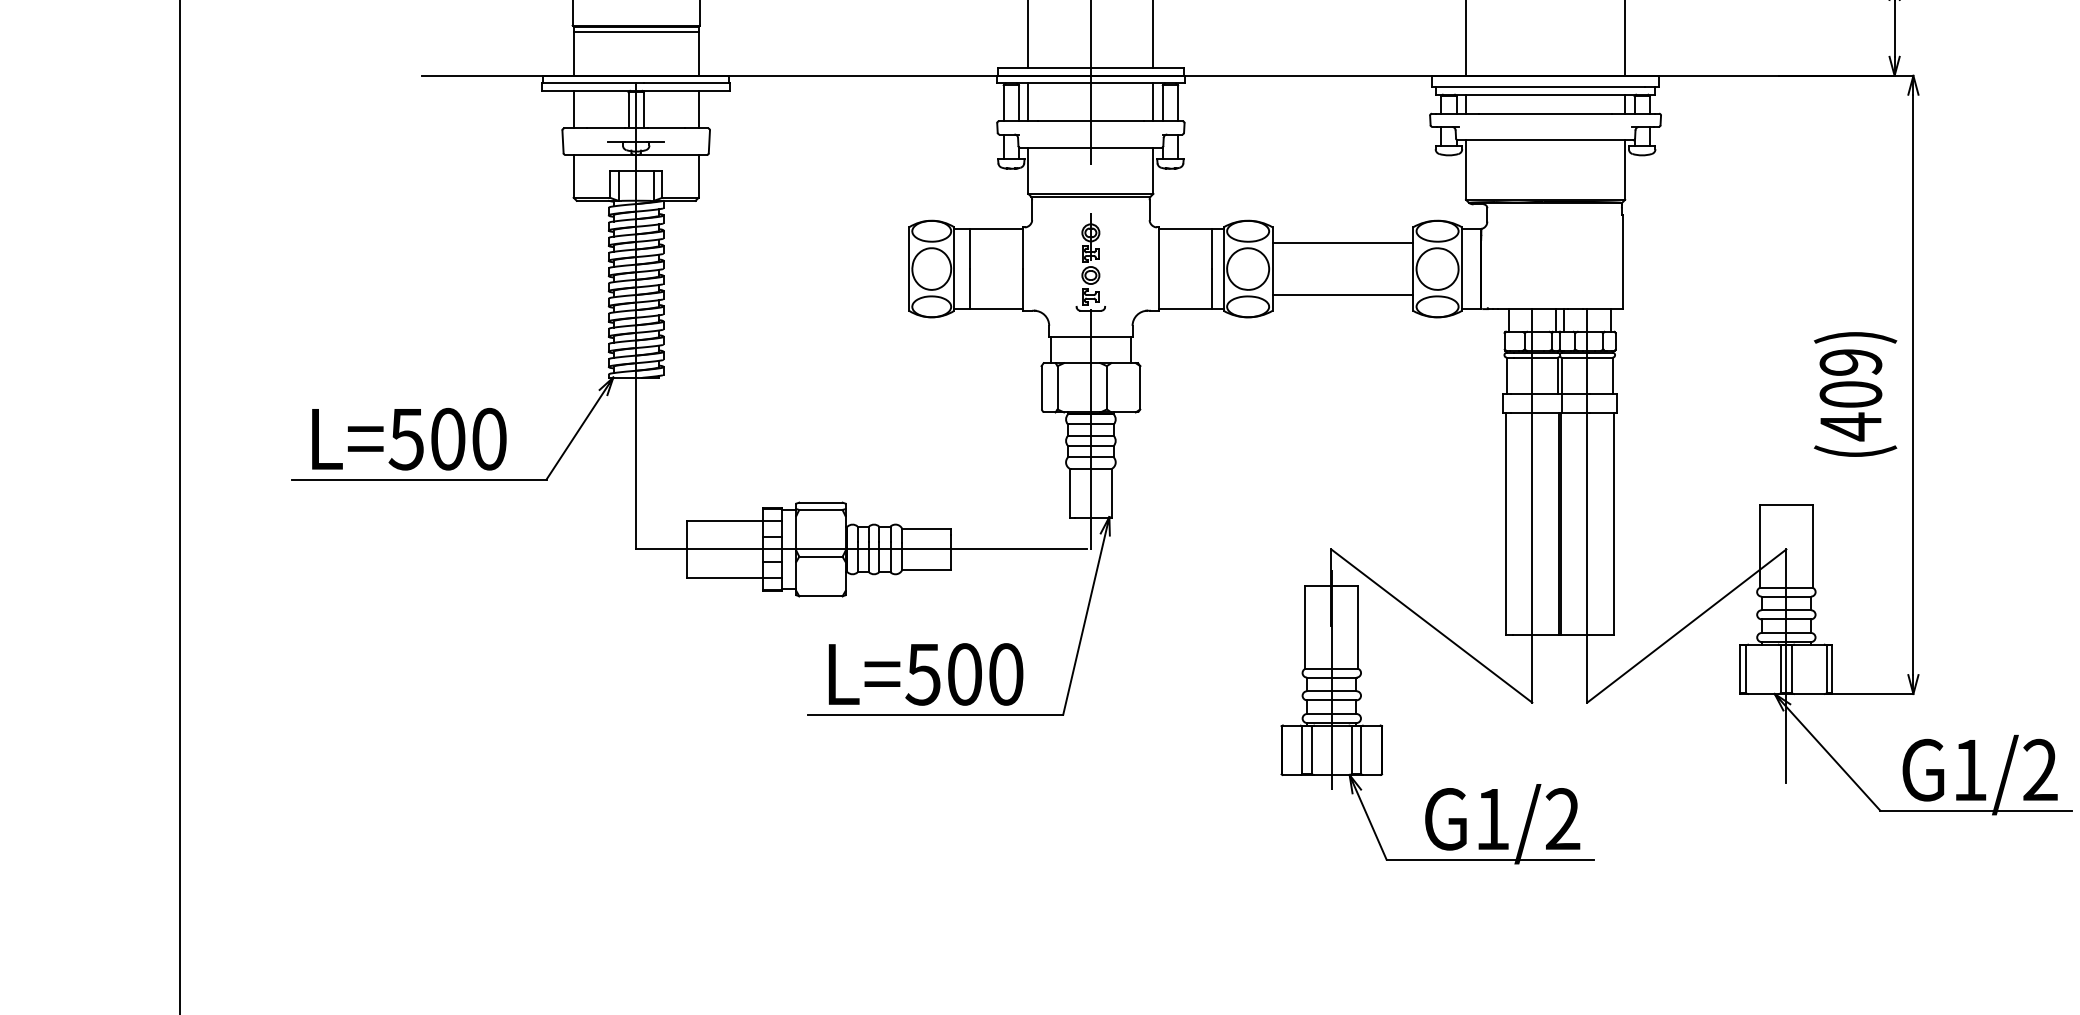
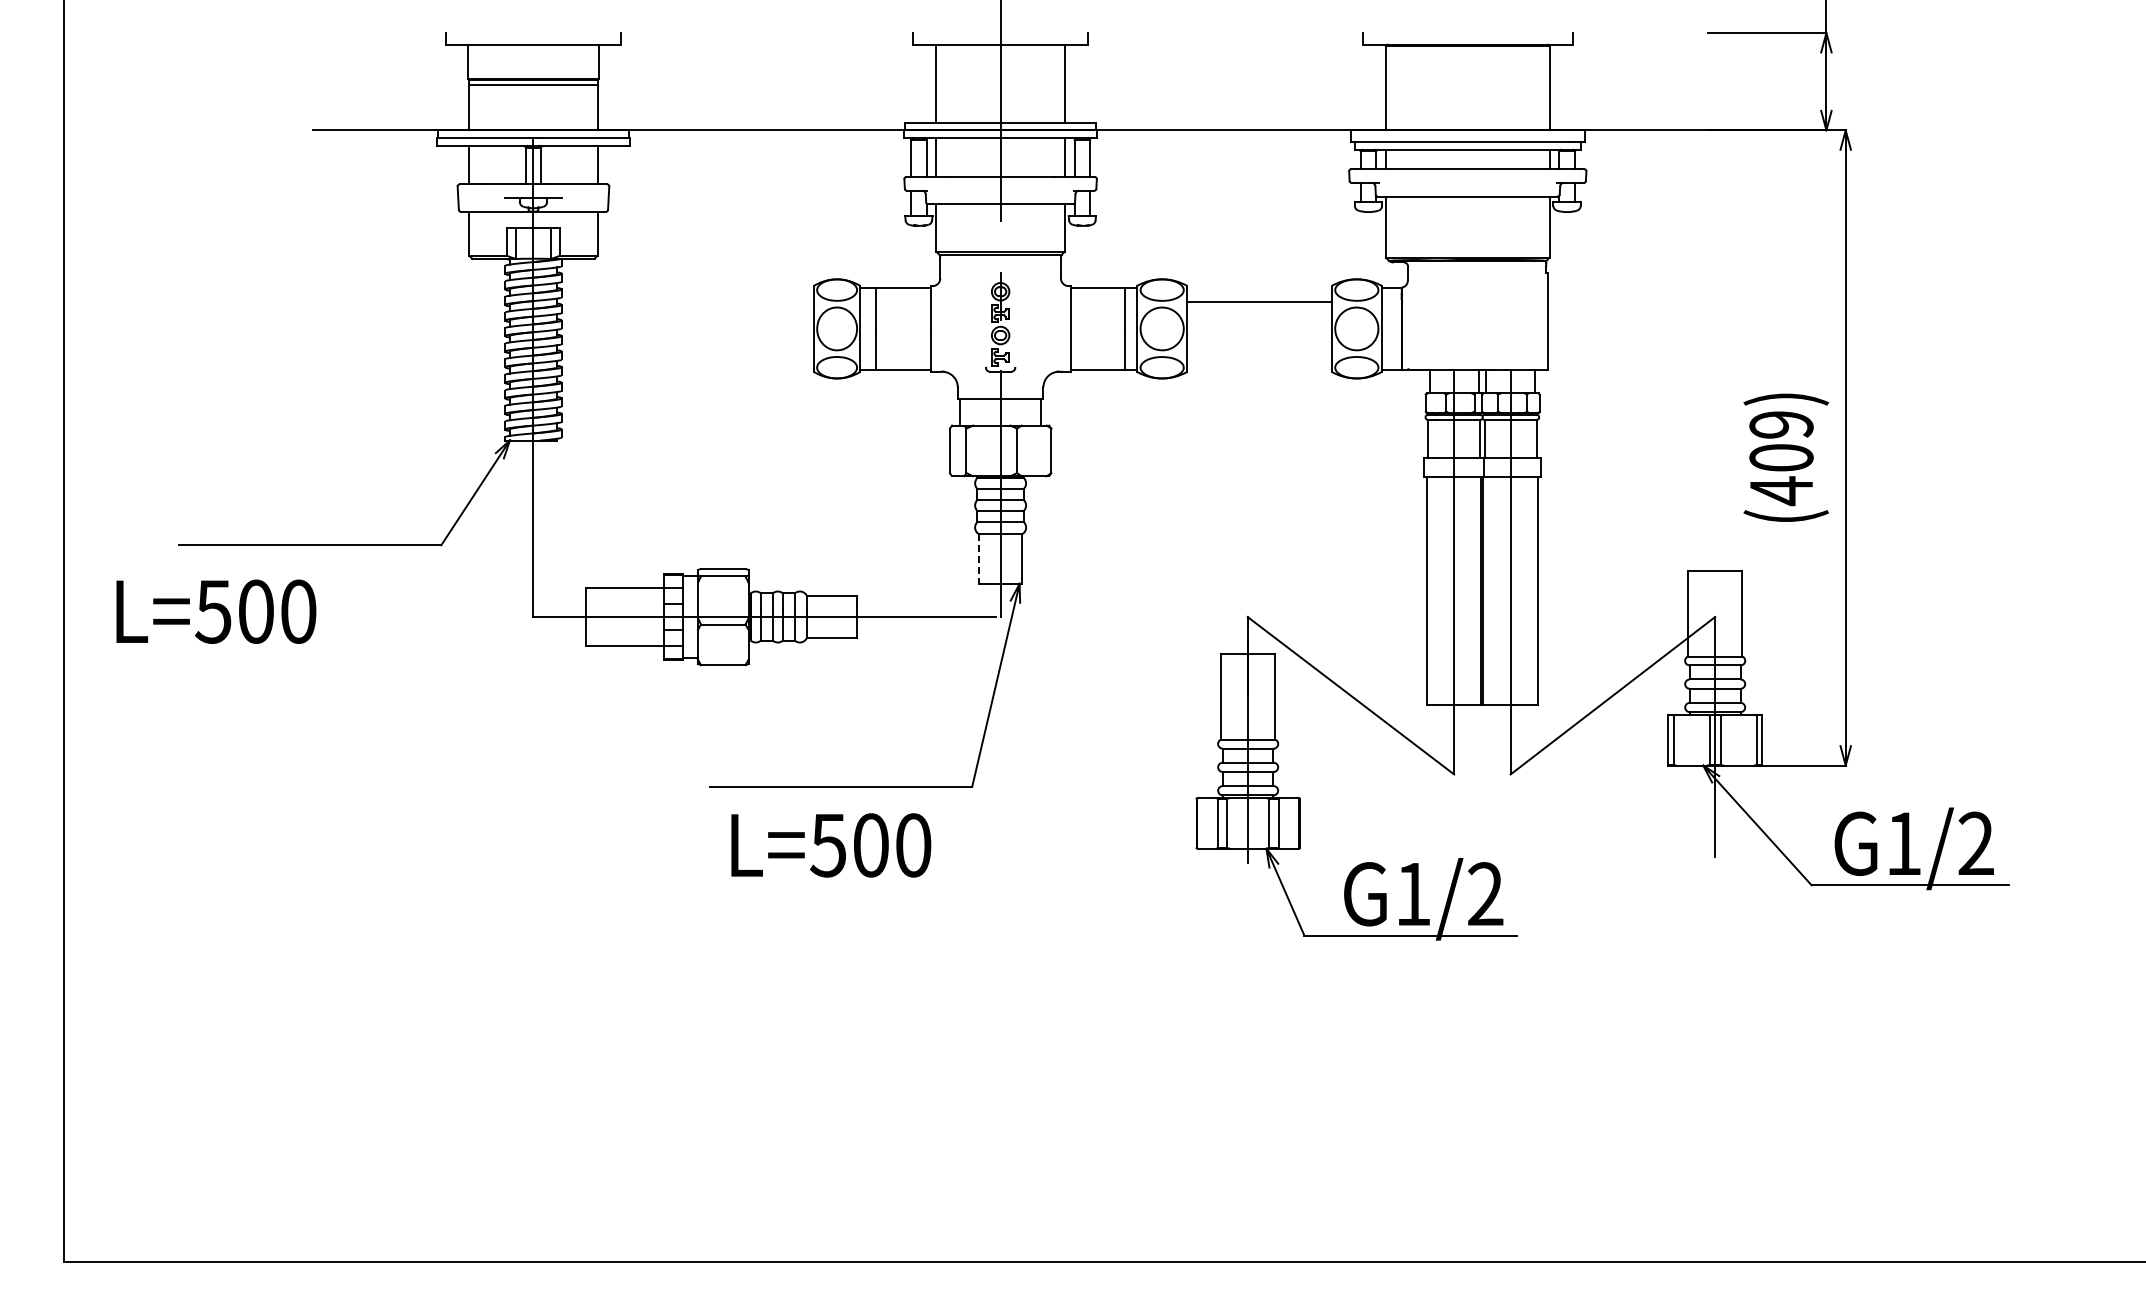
line: (1342, 294) -> (1259, 355), removed
text: (409, 438) -> (216, 611), moved
line: (1070, 493) -> (979, 559), solid -> dashed
text: (926, 674) -> (831, 845), moved

